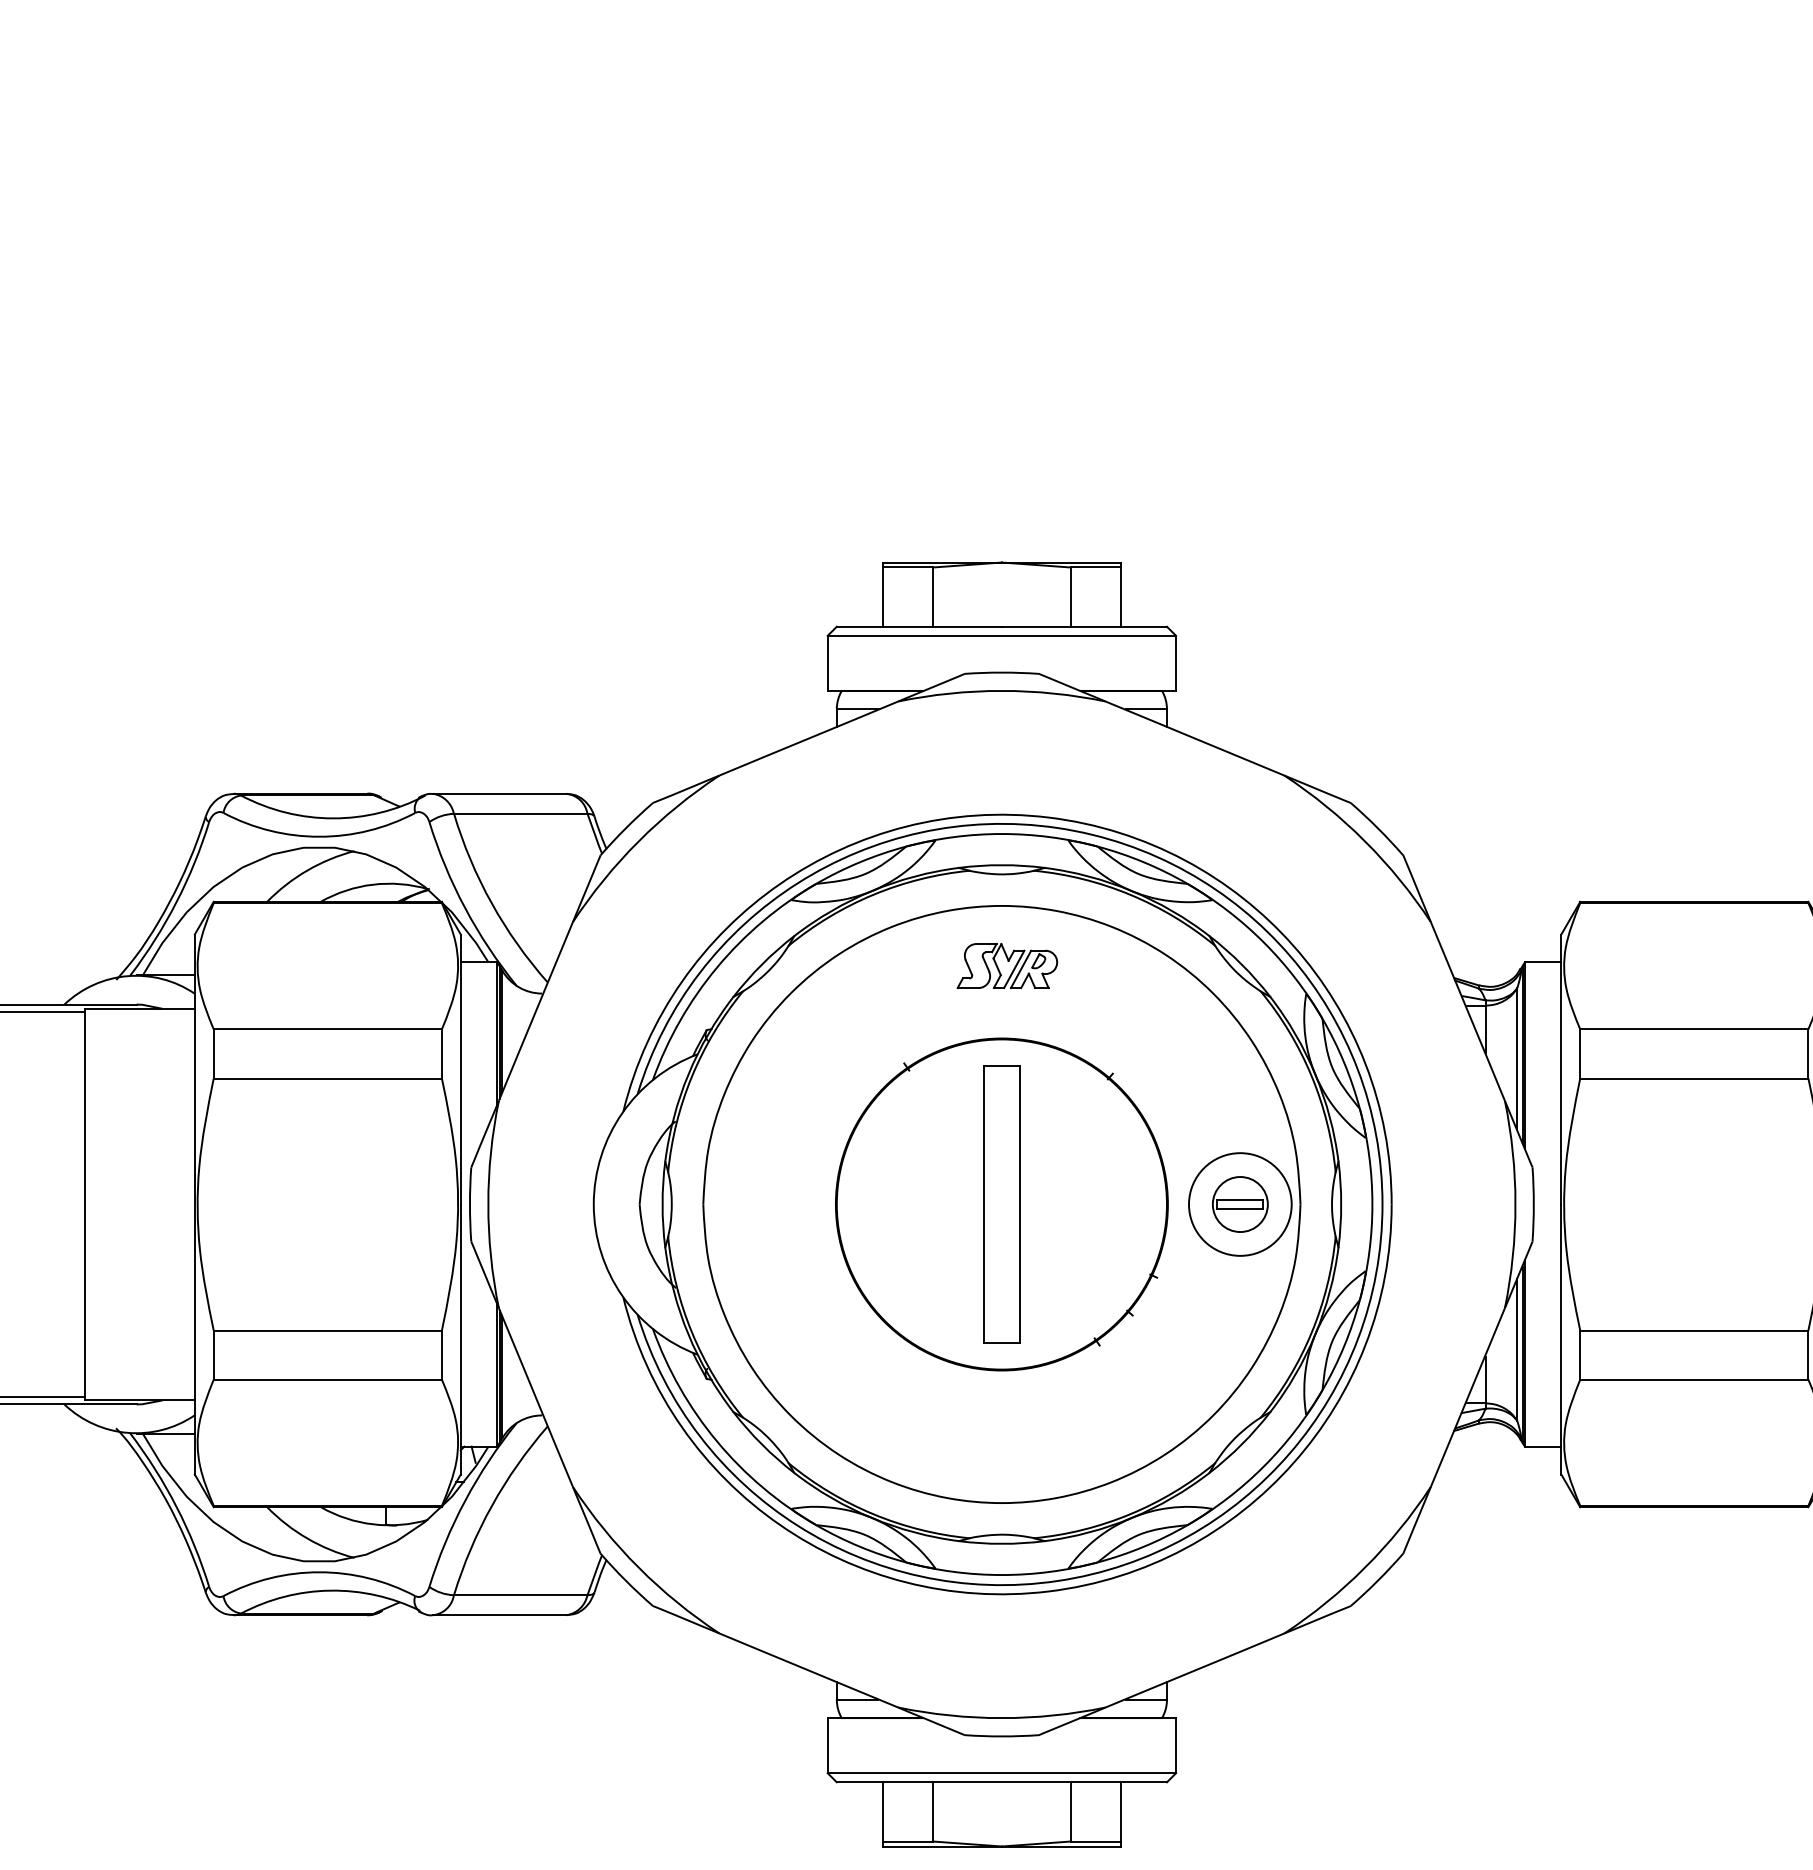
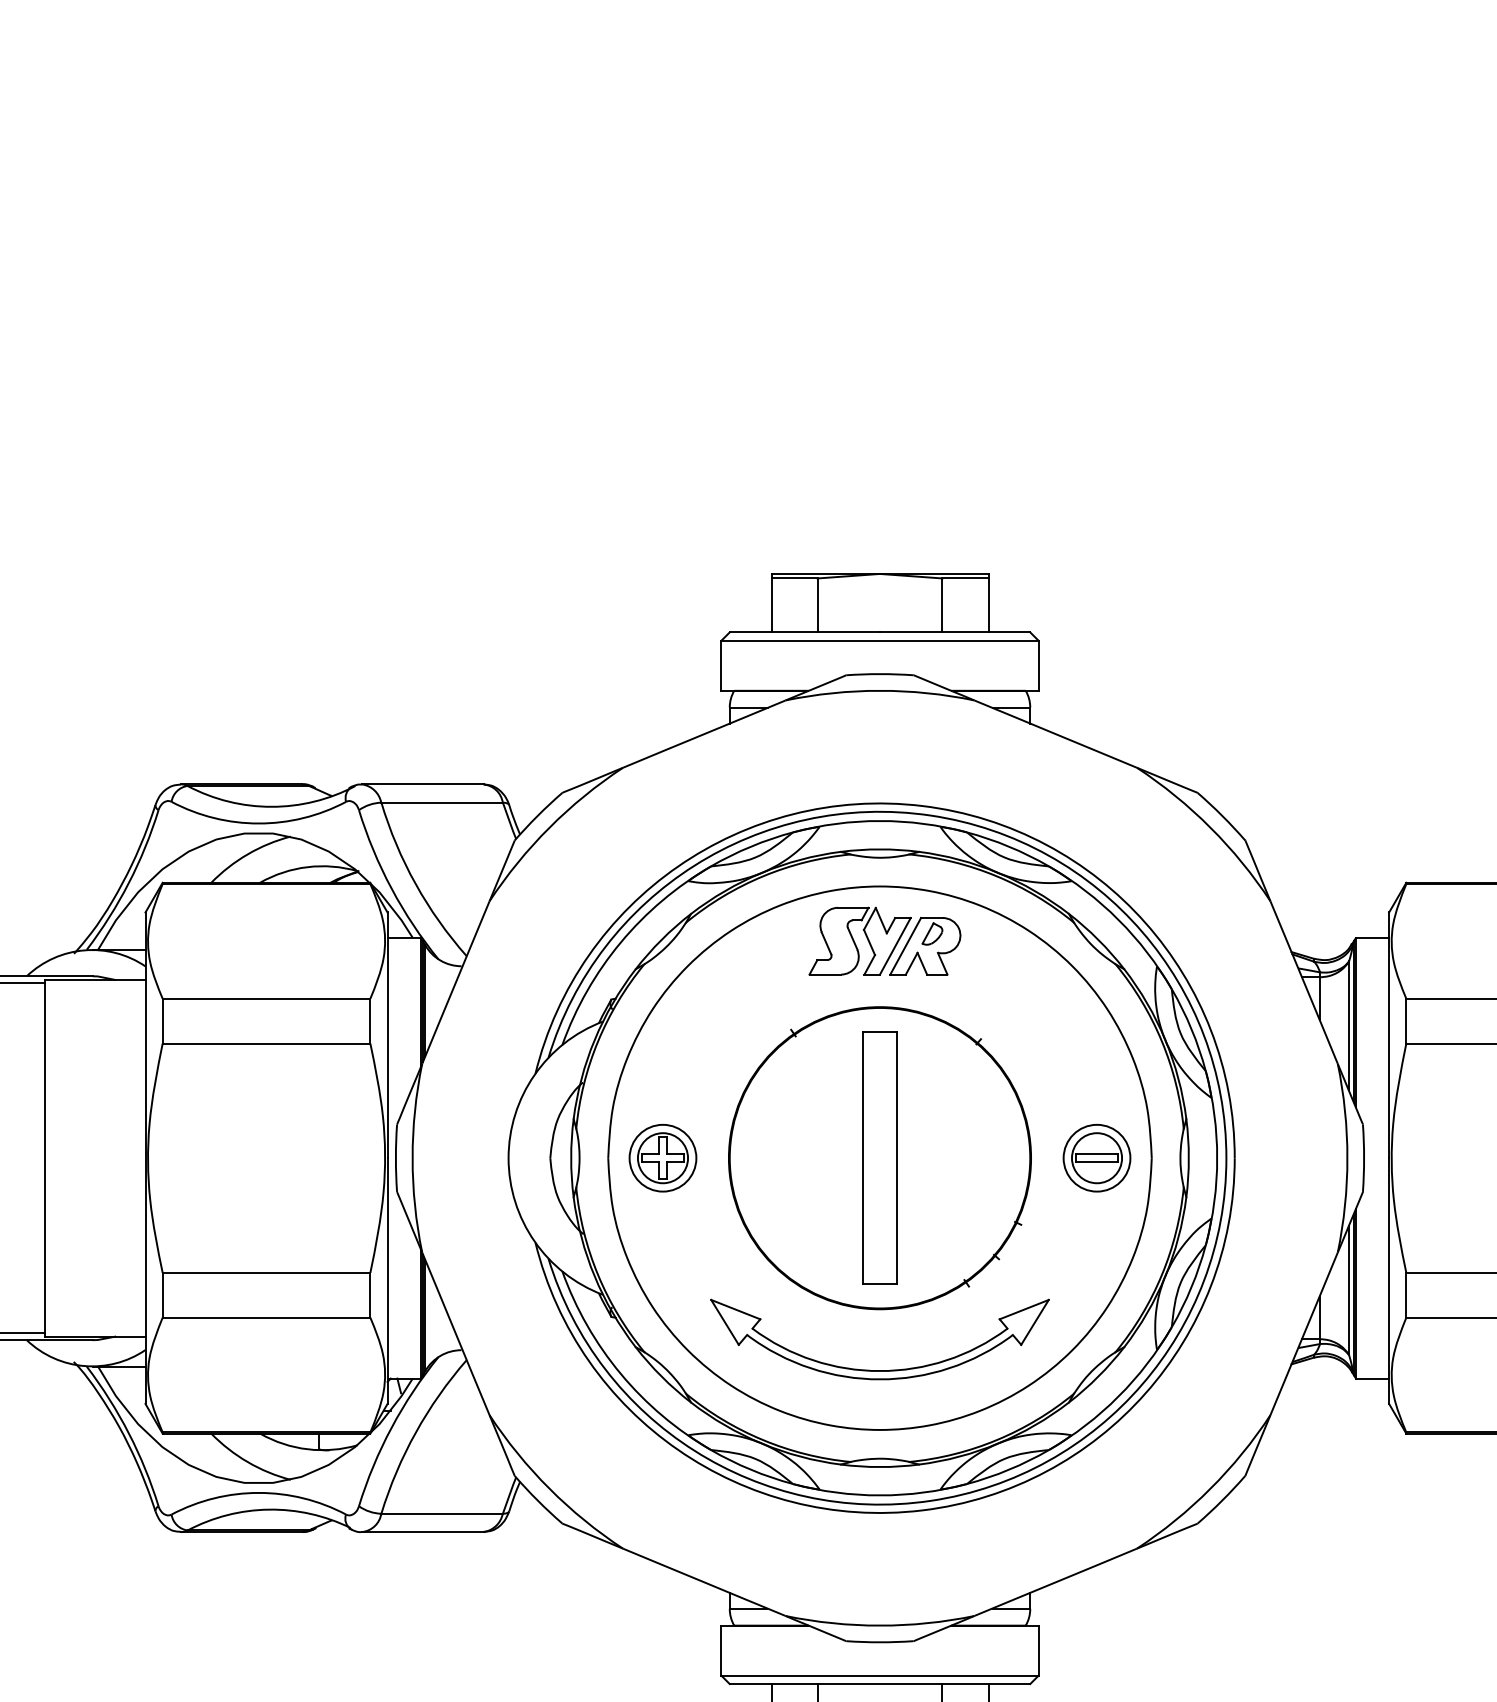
part: (1007, 965) -> (885, 940), size x1.67
part: (762, 1204) -> (662, 1158), added
circle: (1240, 1204) -> (1097, 1158), size x0.71
part: (1001, 1437) -> (879, 1370), added

